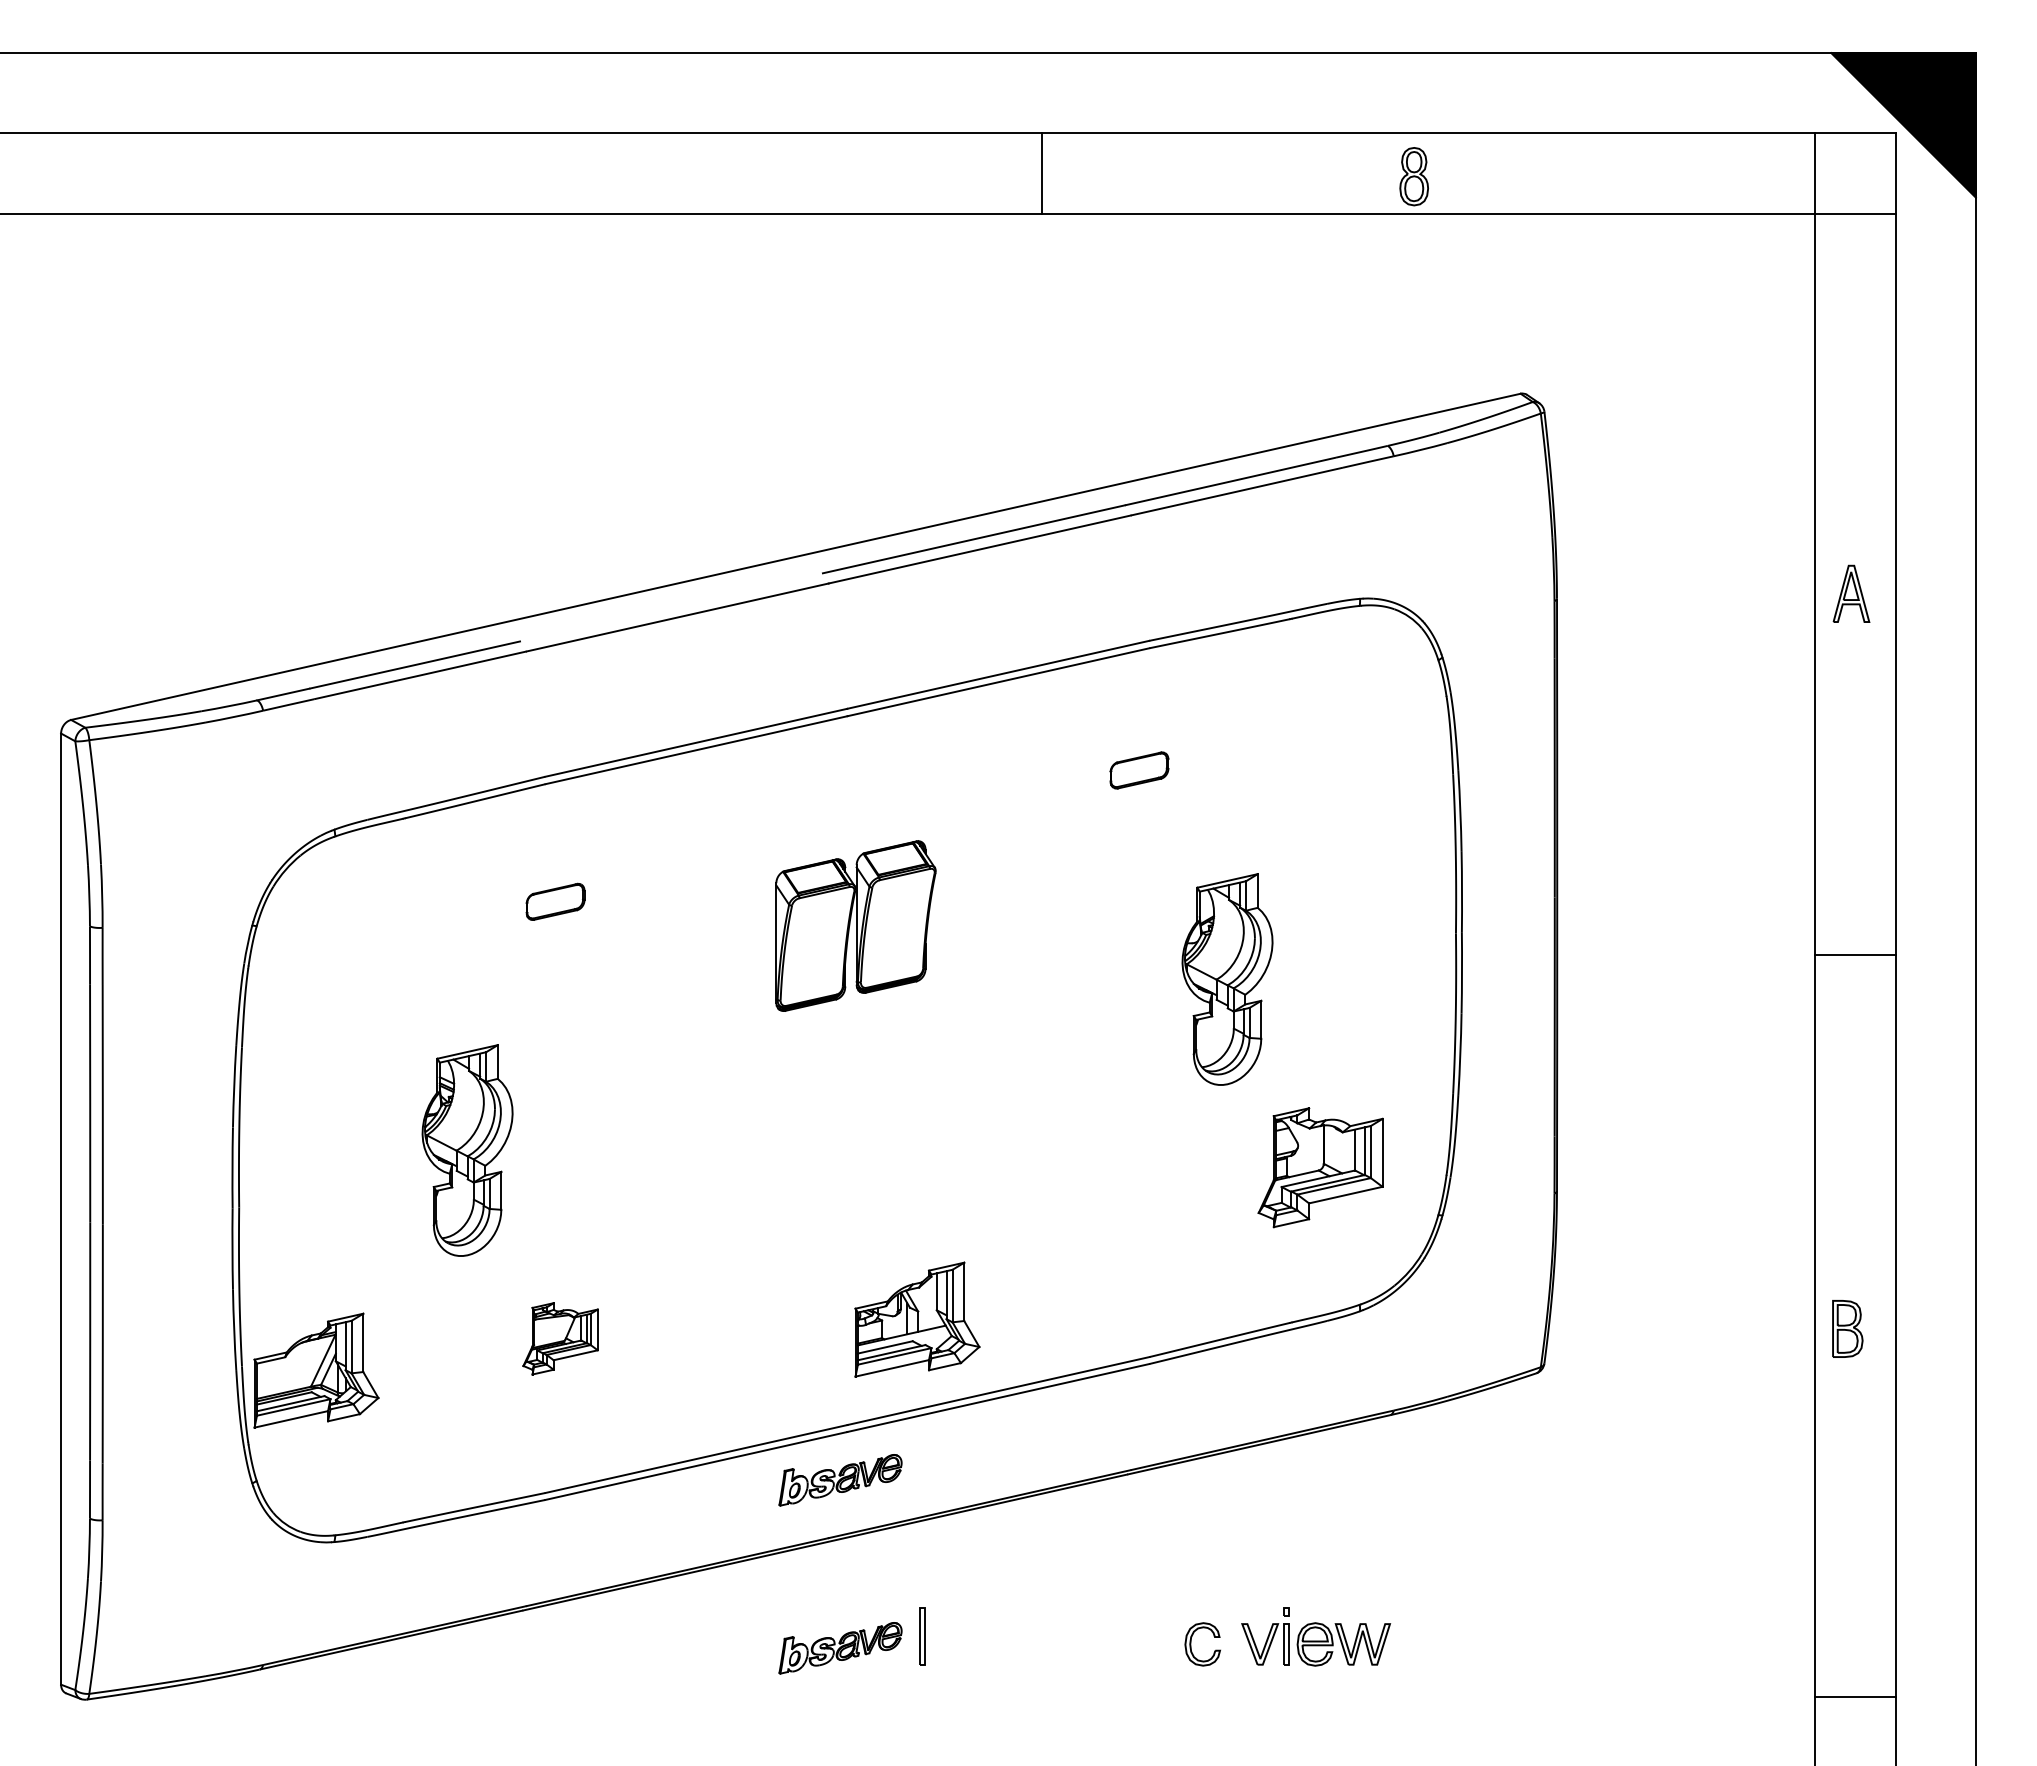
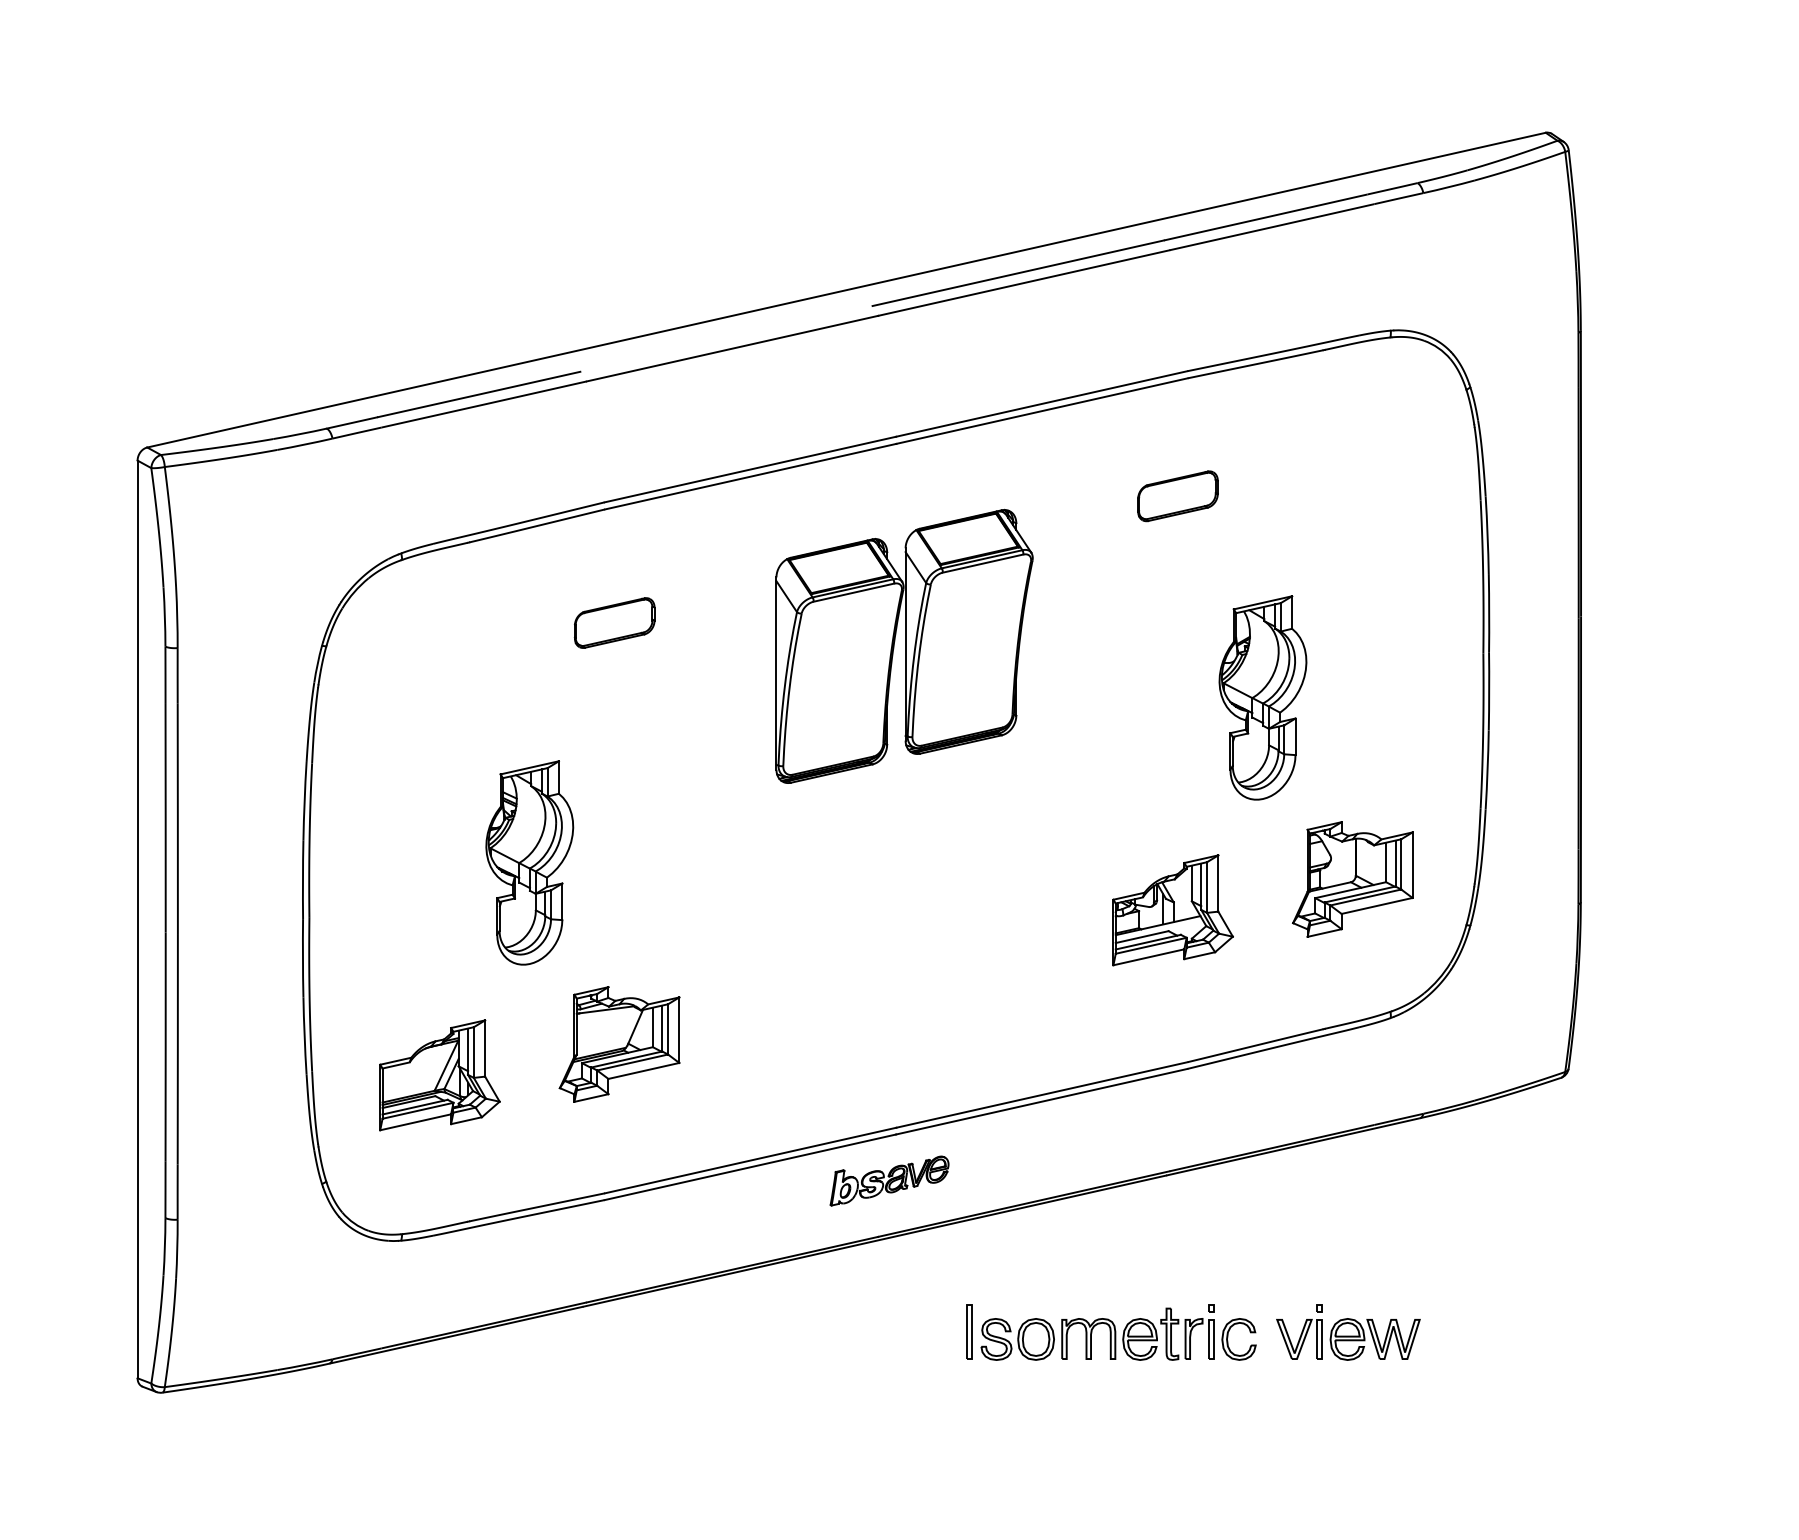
part: (1139, 770) -> (1178, 496), size x1.43
part: (555, 901) -> (614, 622), size x1.43
part: (855, 925) -> (904, 645), size x1.67
part: (917, 1319) -> (1173, 910), moved
part: (560, 1338) -> (619, 1044), size x1.67
part: (316, 1370) -> (439, 1075), moved
part: (1055, 1636) -> (1096, 1331), added
part: (840, 1648) -> (889, 1343), removed

